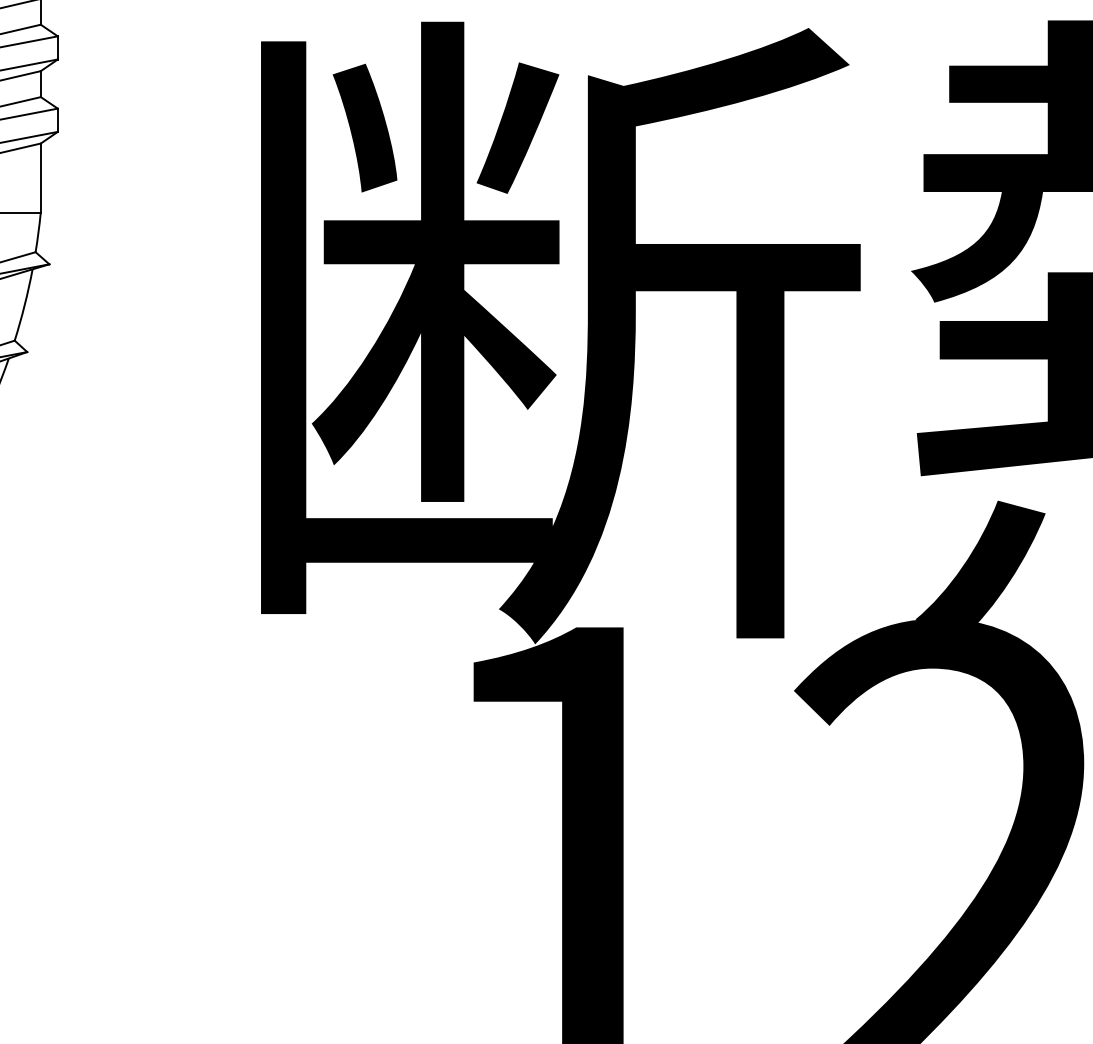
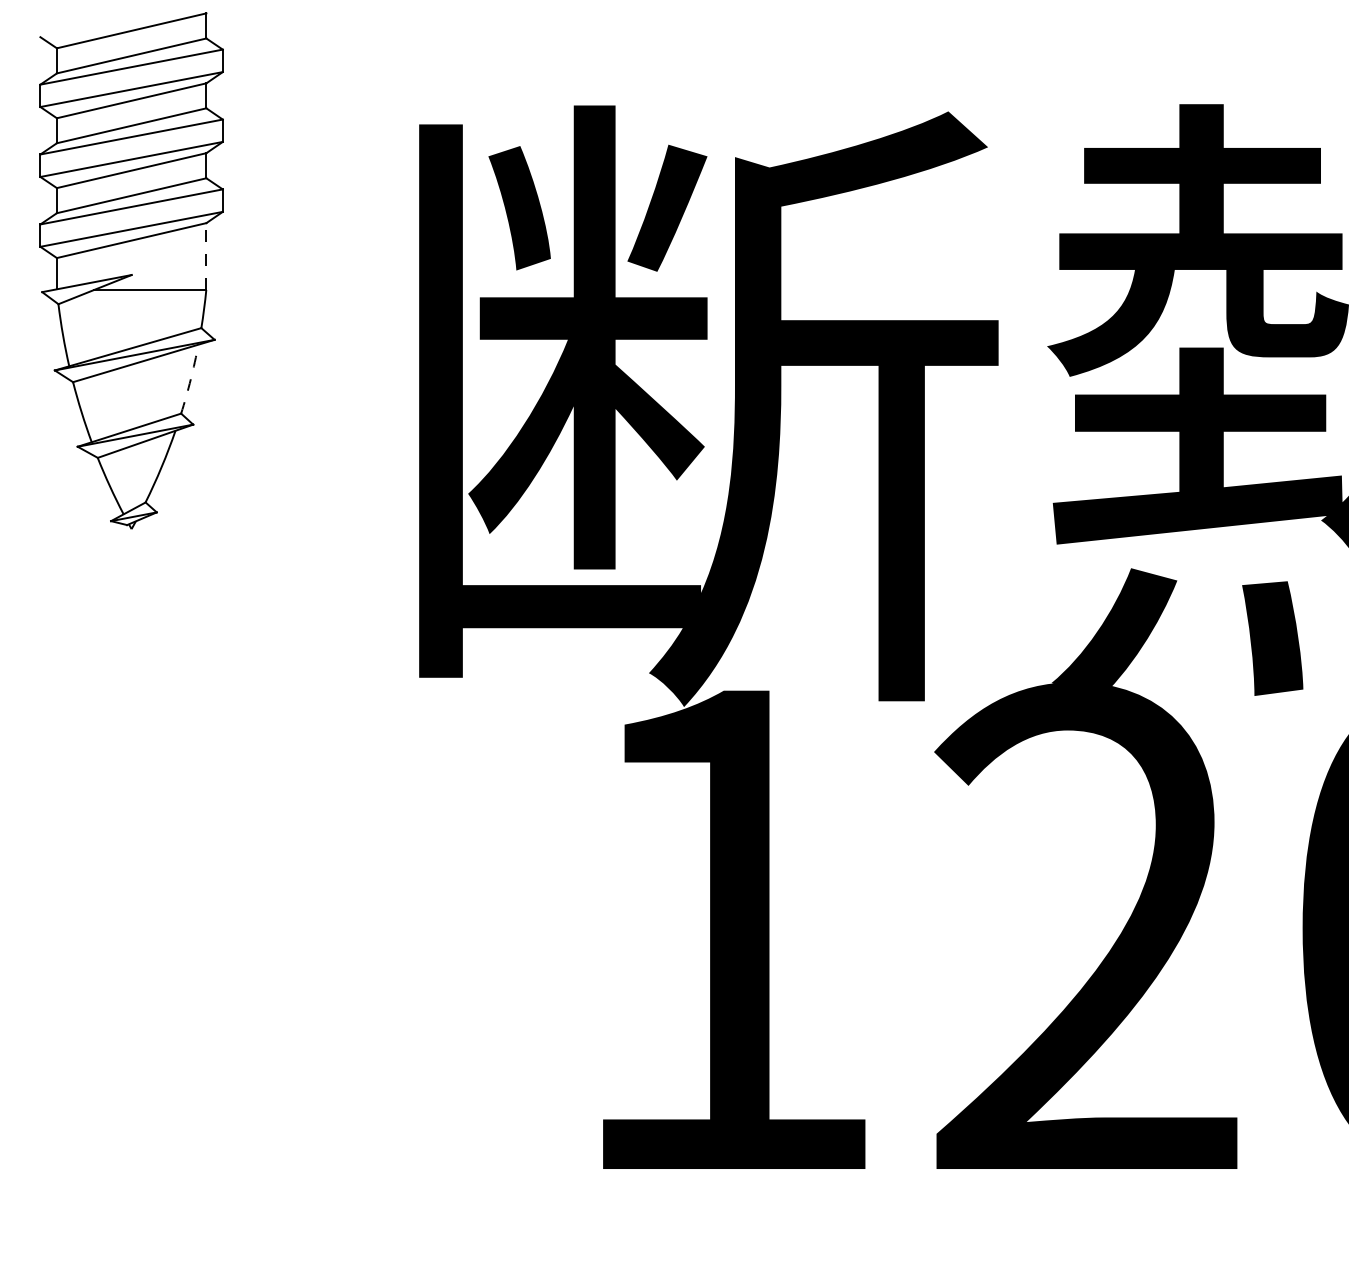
line: (40, 178) -> (206, 256), solid -> dashed
arc: (24, 305) -> (190, 379), solid -> dashed

